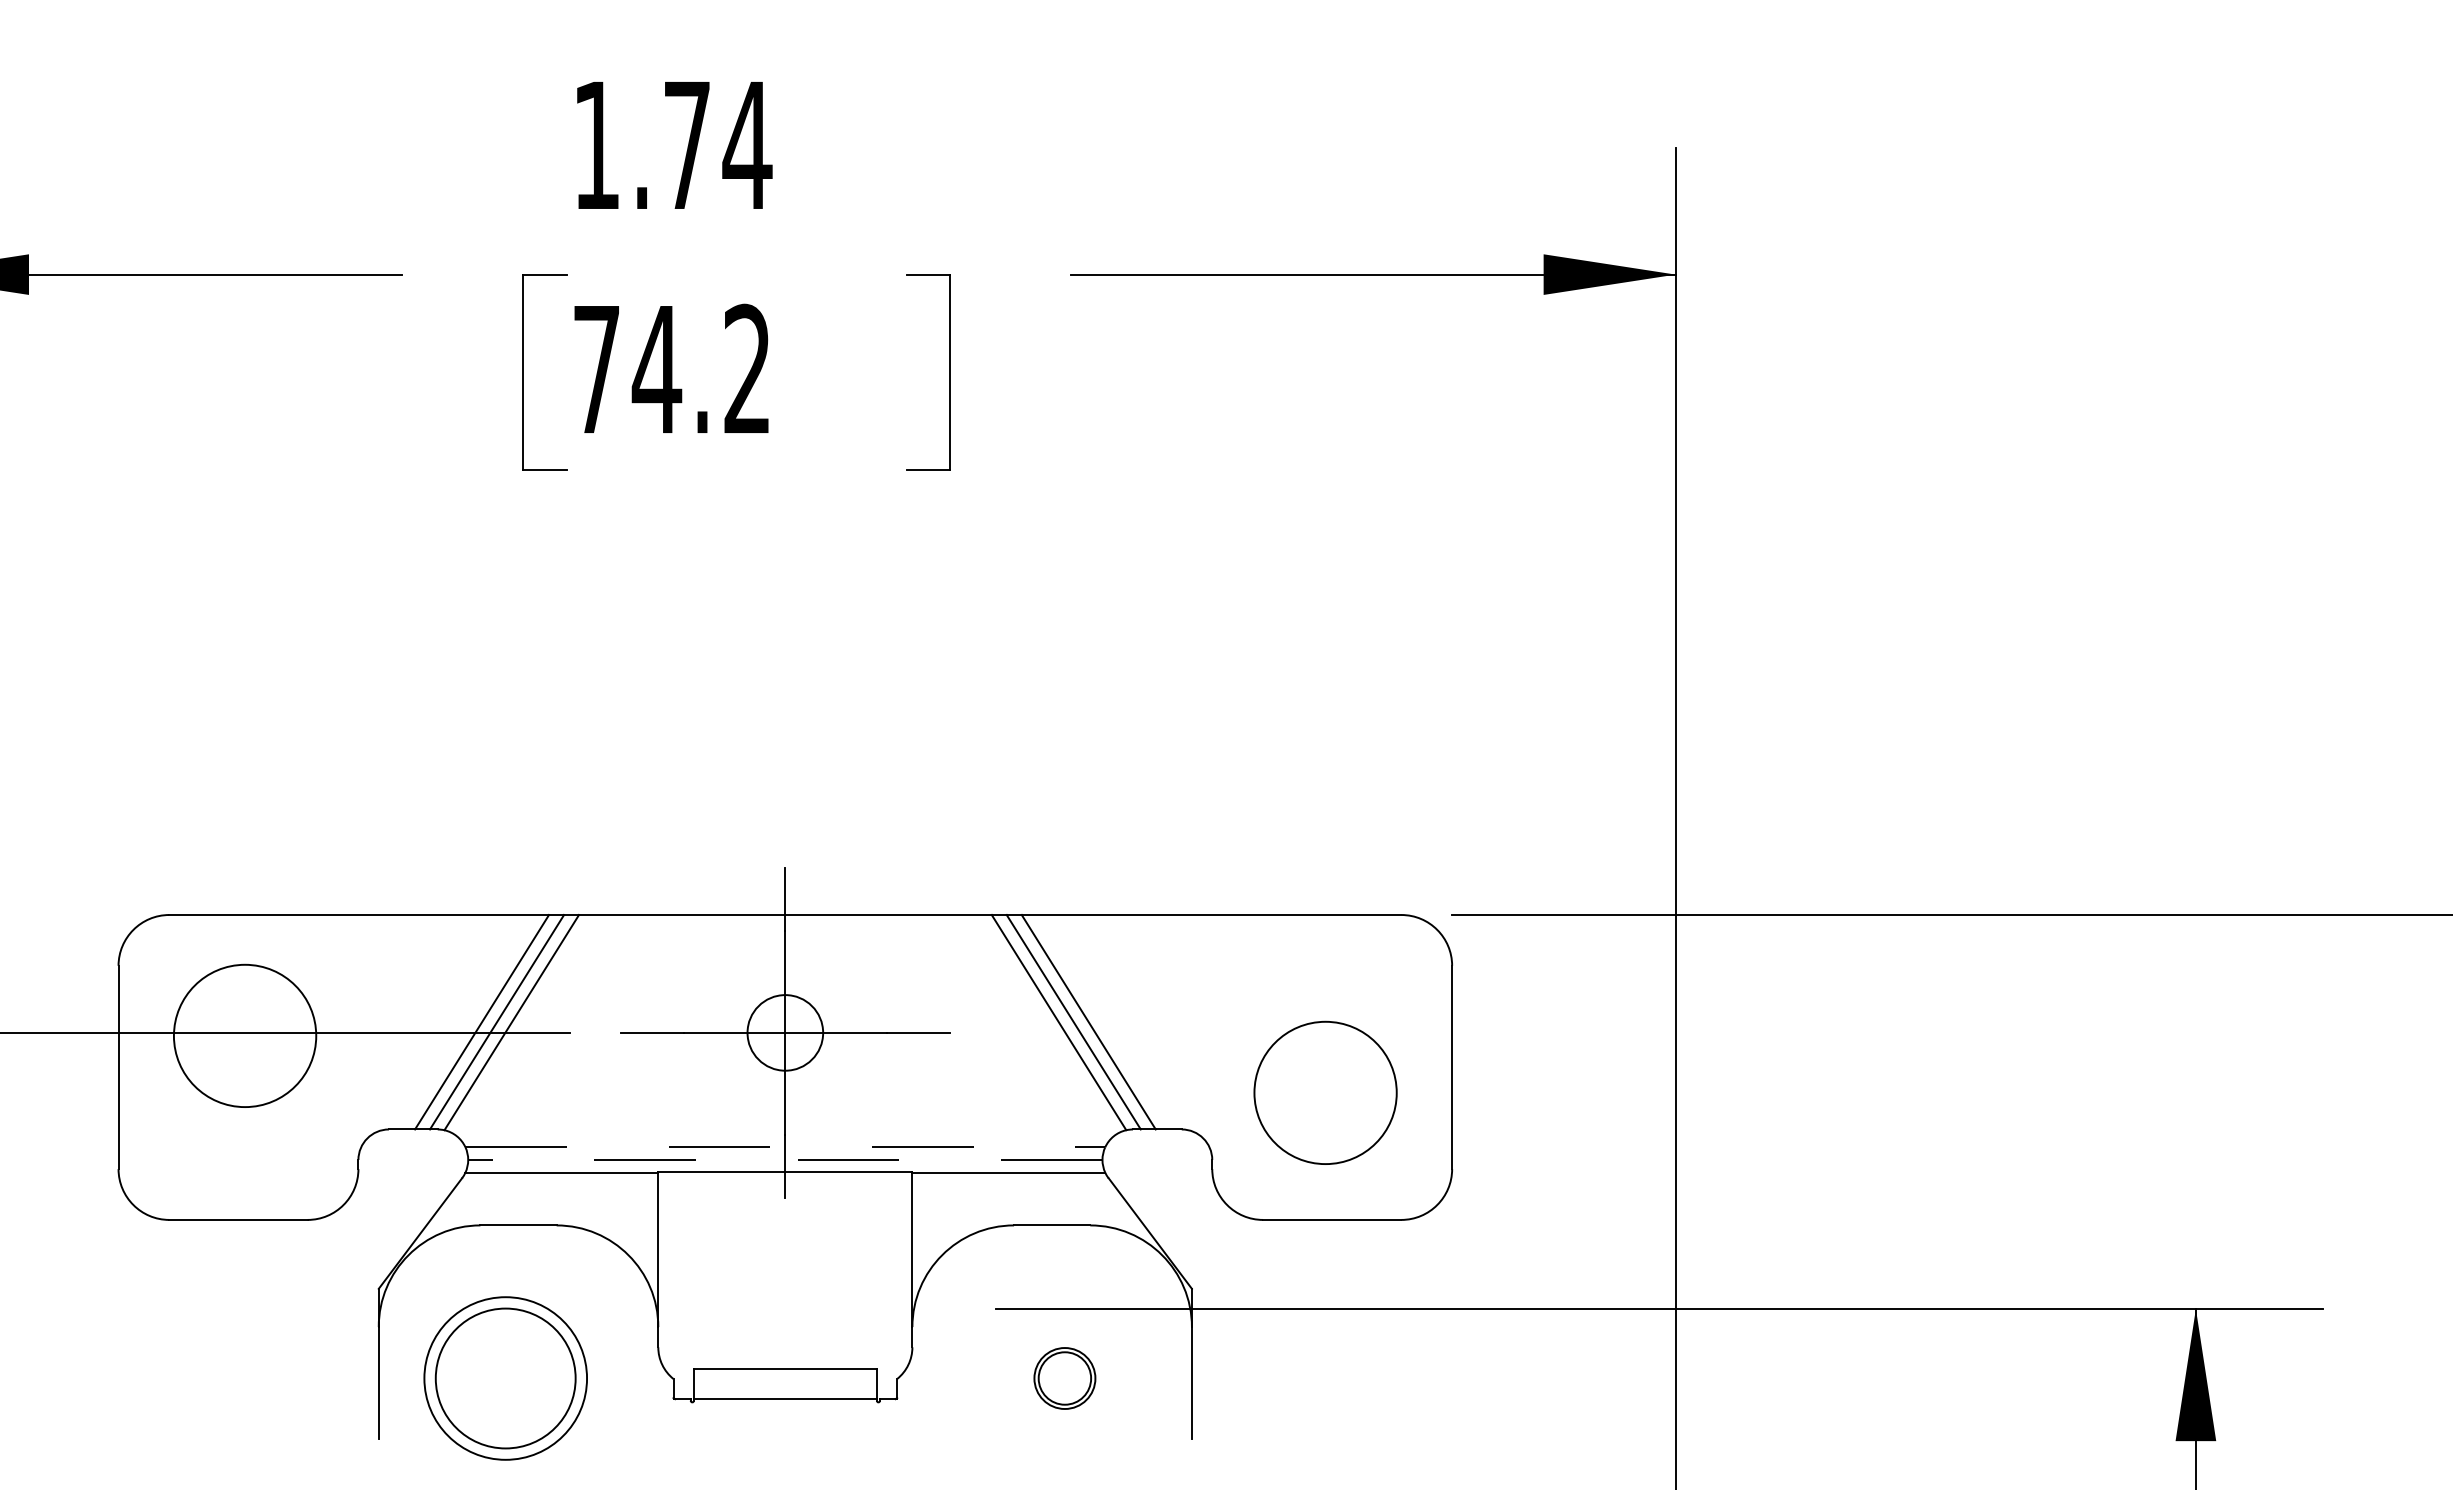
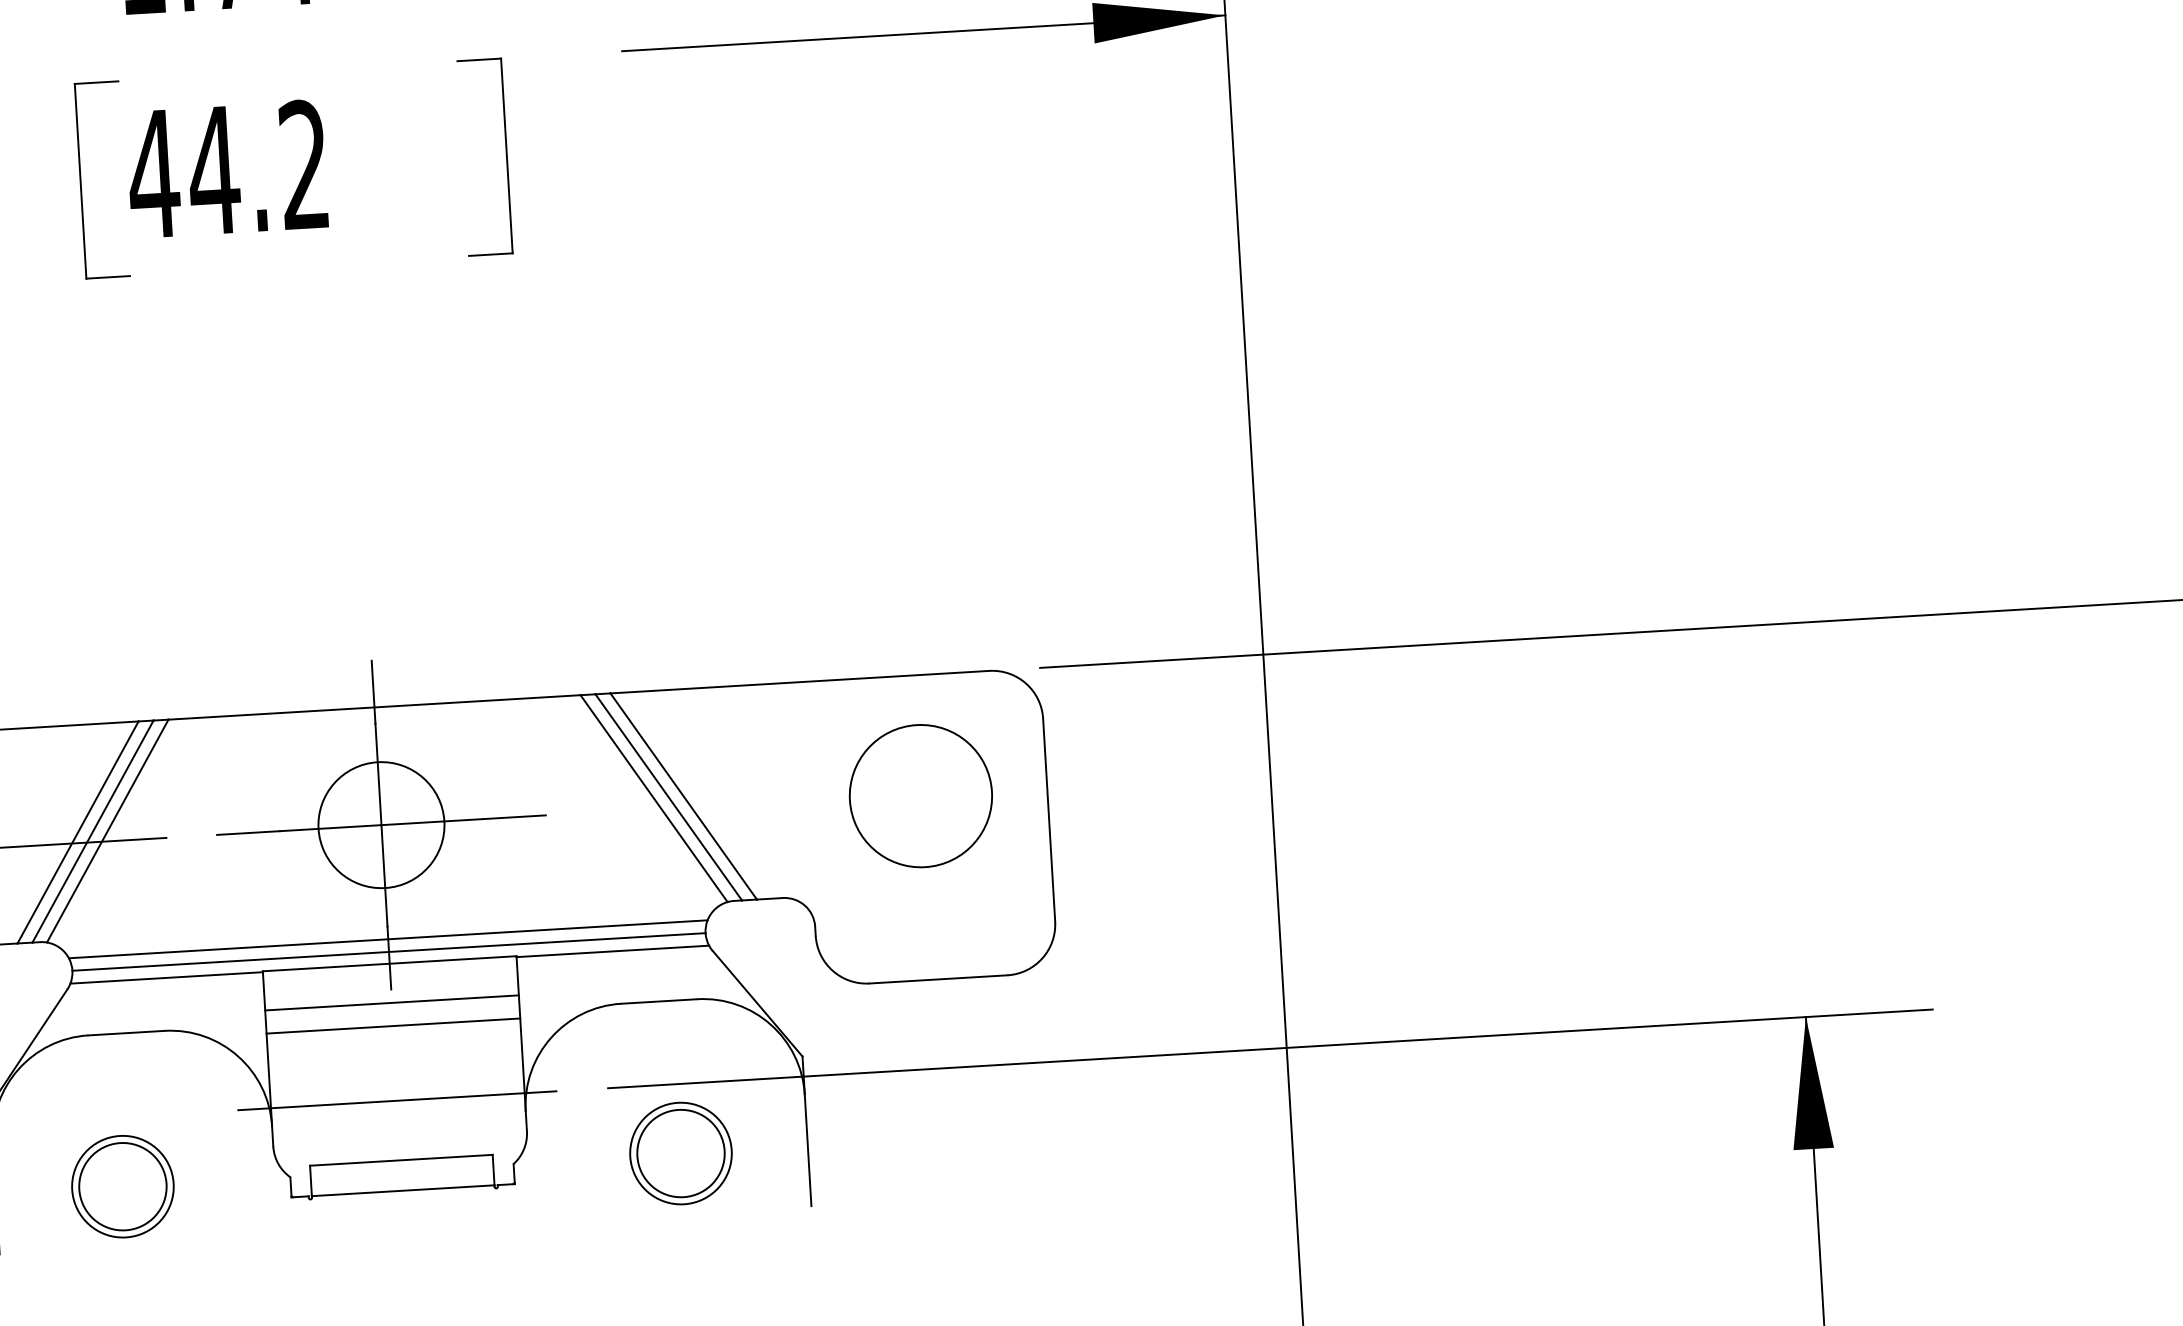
text: (596, 369) -> (153, 174), 74.2 -> 44.2
circle: (785, 1032) -> (381, 824), size x1.67
circle: (1325, 1092) -> (920, 795), moved
line: (785, 1147) -> (388, 939), dashed -> solid
line: (784, 1159) -> (388, 951), dashed -> solid
line: (785, 1210) -> (392, 1002), added
line: (785, 1234) -> (393, 1026), added
line: (784, 1308) -> (396, 1100), added
part: (505, 1378) -> (122, 1186), size x0.62
part: (1064, 1378) -> (680, 1153), size x1.67

